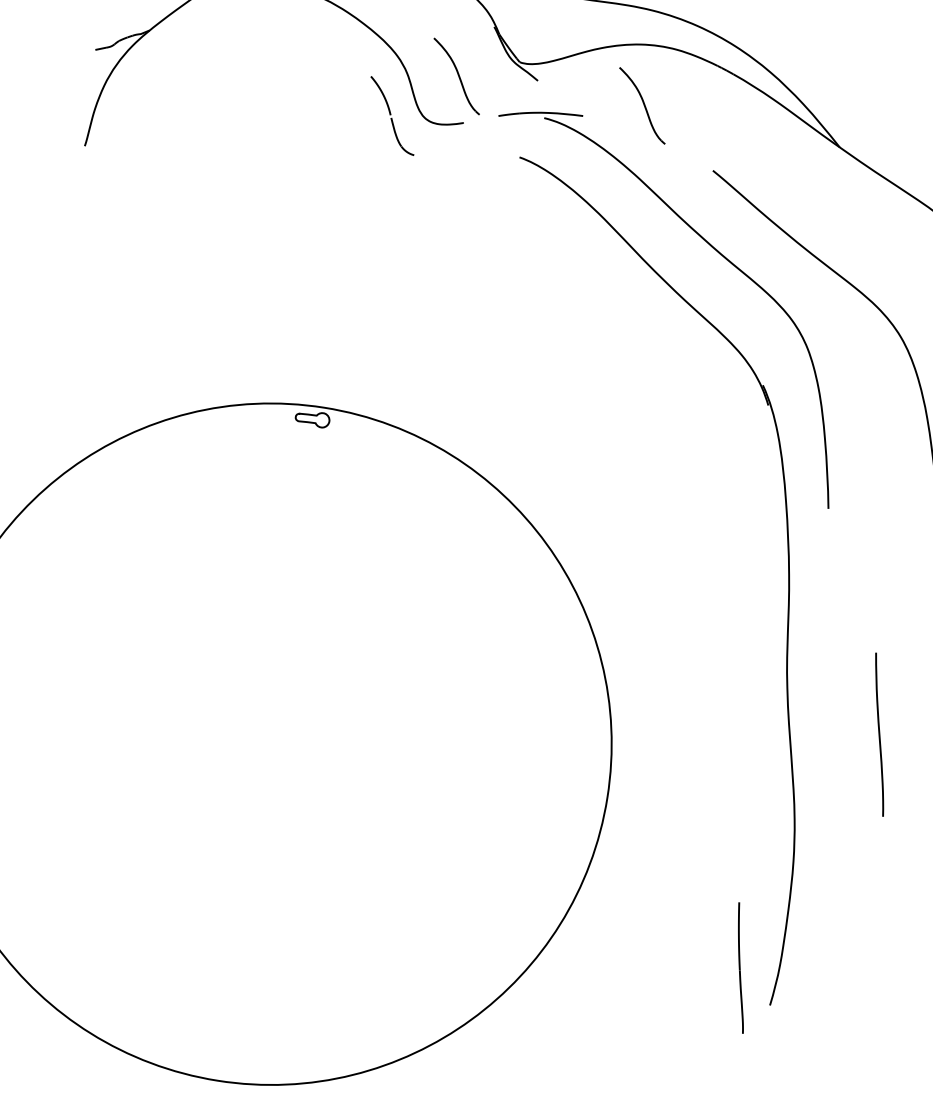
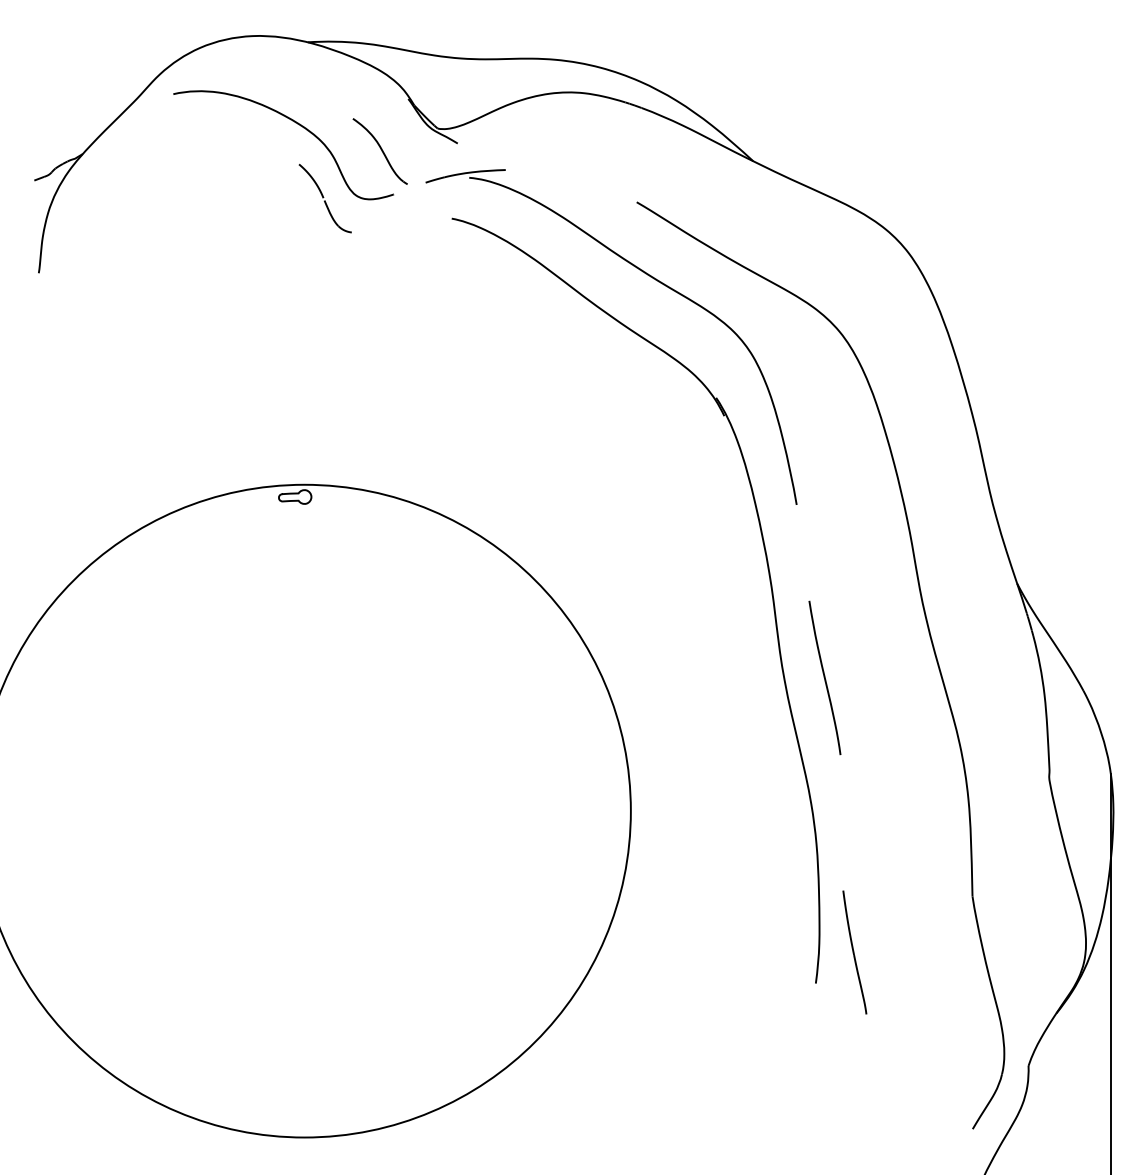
part: (641, 105) -> (559, 151), removed
curve: (879, 734) -> (824, 677), moved
part: (740, 967) -> (854, 952), moved

